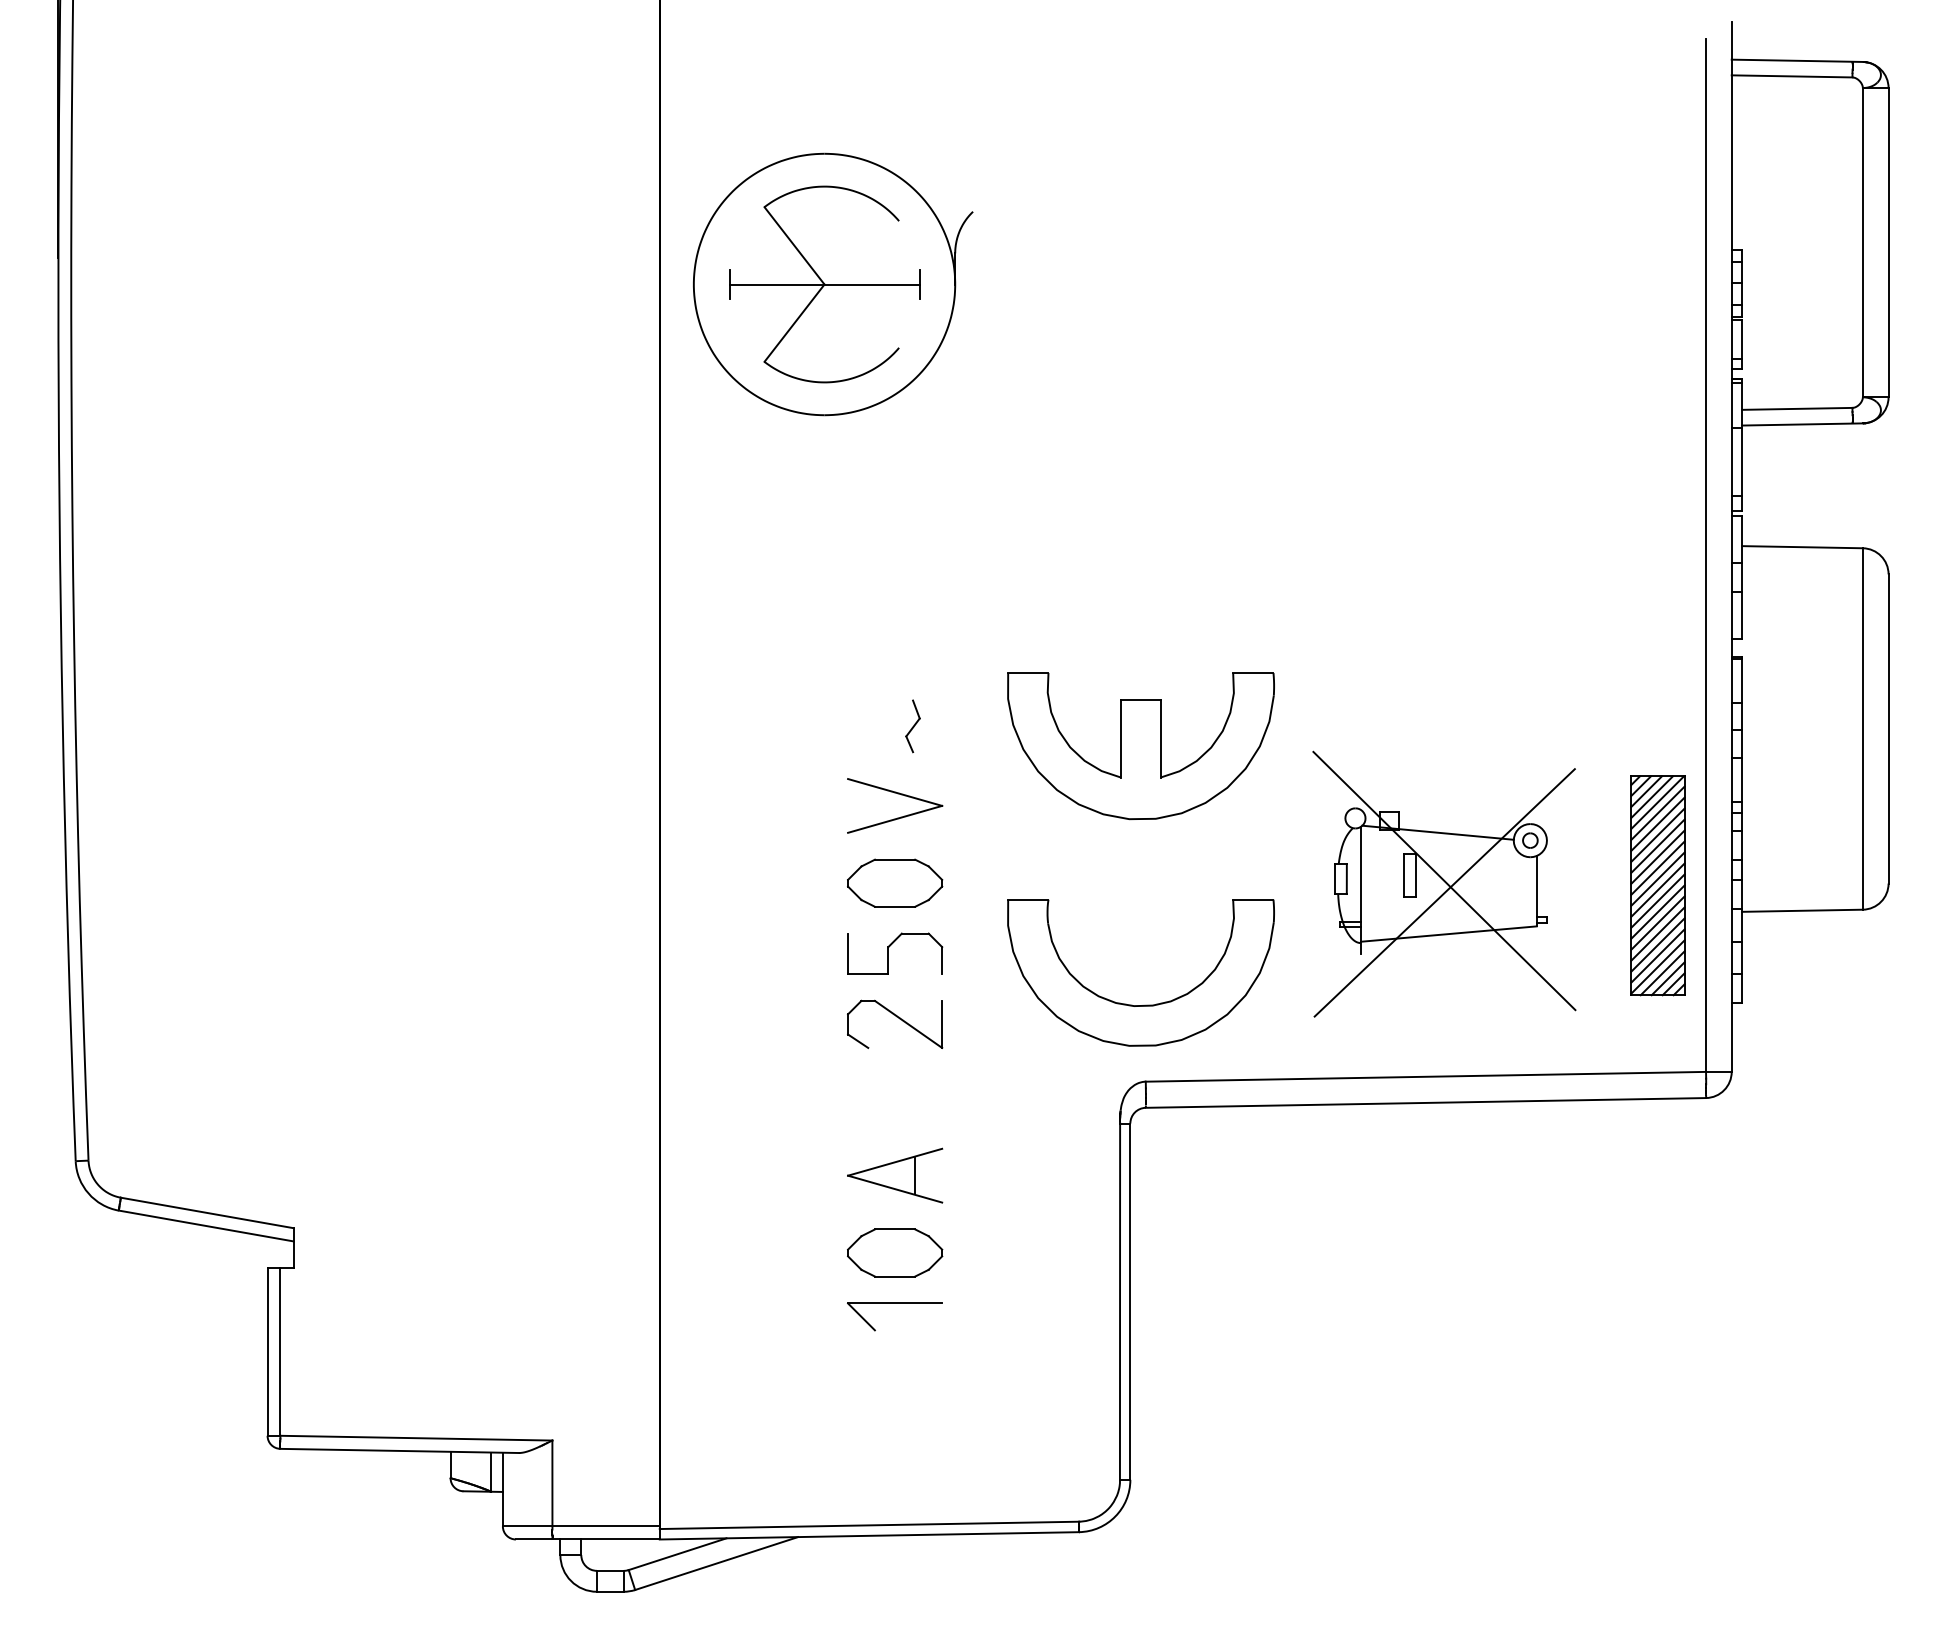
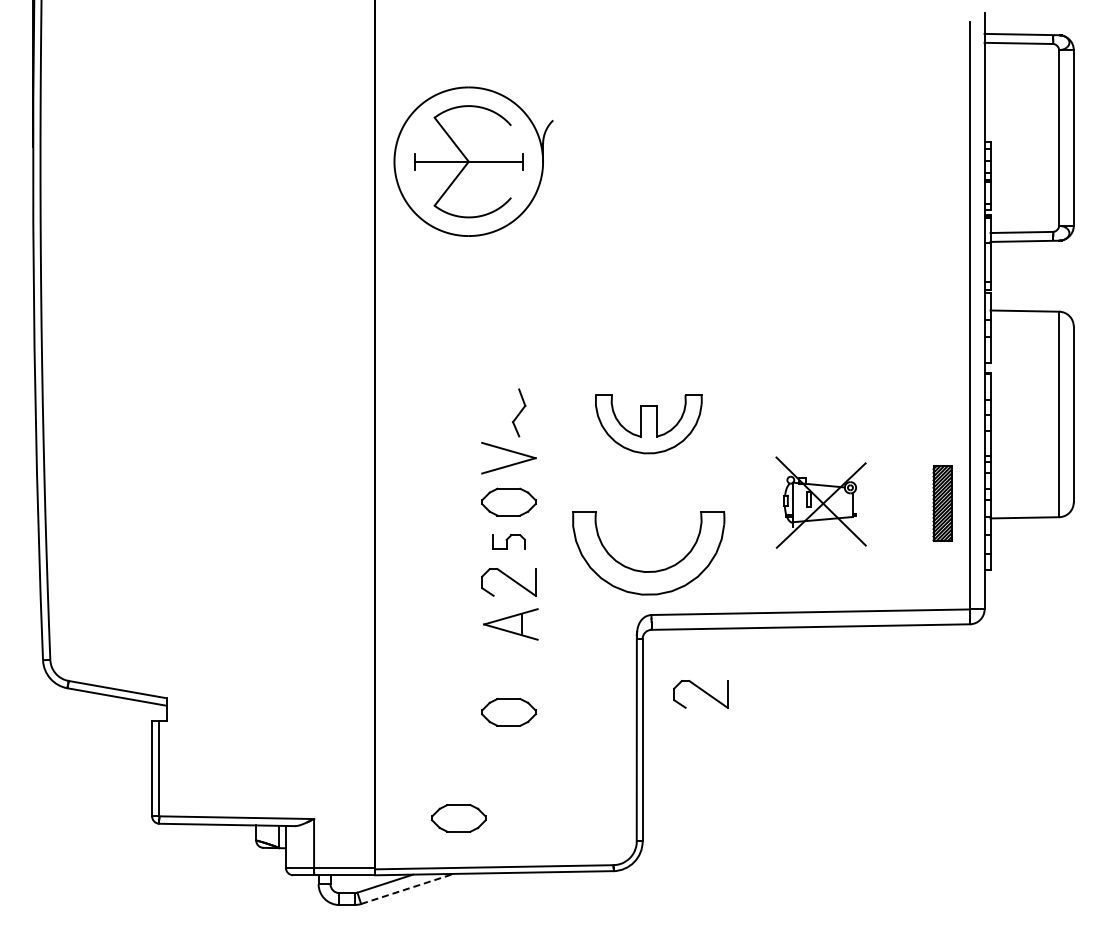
part: (911, 725) -> (518, 412), size x1.6
part: (1140, 746) -> (648, 424), size x0.7
part: (1443, 883) -> (820, 502), size x0.6
part: (1657, 885) -> (942, 503), size x0.6
part: (894, 952) -> (508, 541), size x0.6
part: (894, 1175) -> (510, 624), moved
part: (1232, 1221) -> (700, 694), added
part: (894, 1304) -> (508, 741), removed
part: (806, 1439) -> (458, 818), added
line: (716, 1562) -> (407, 888), solid -> dashed

